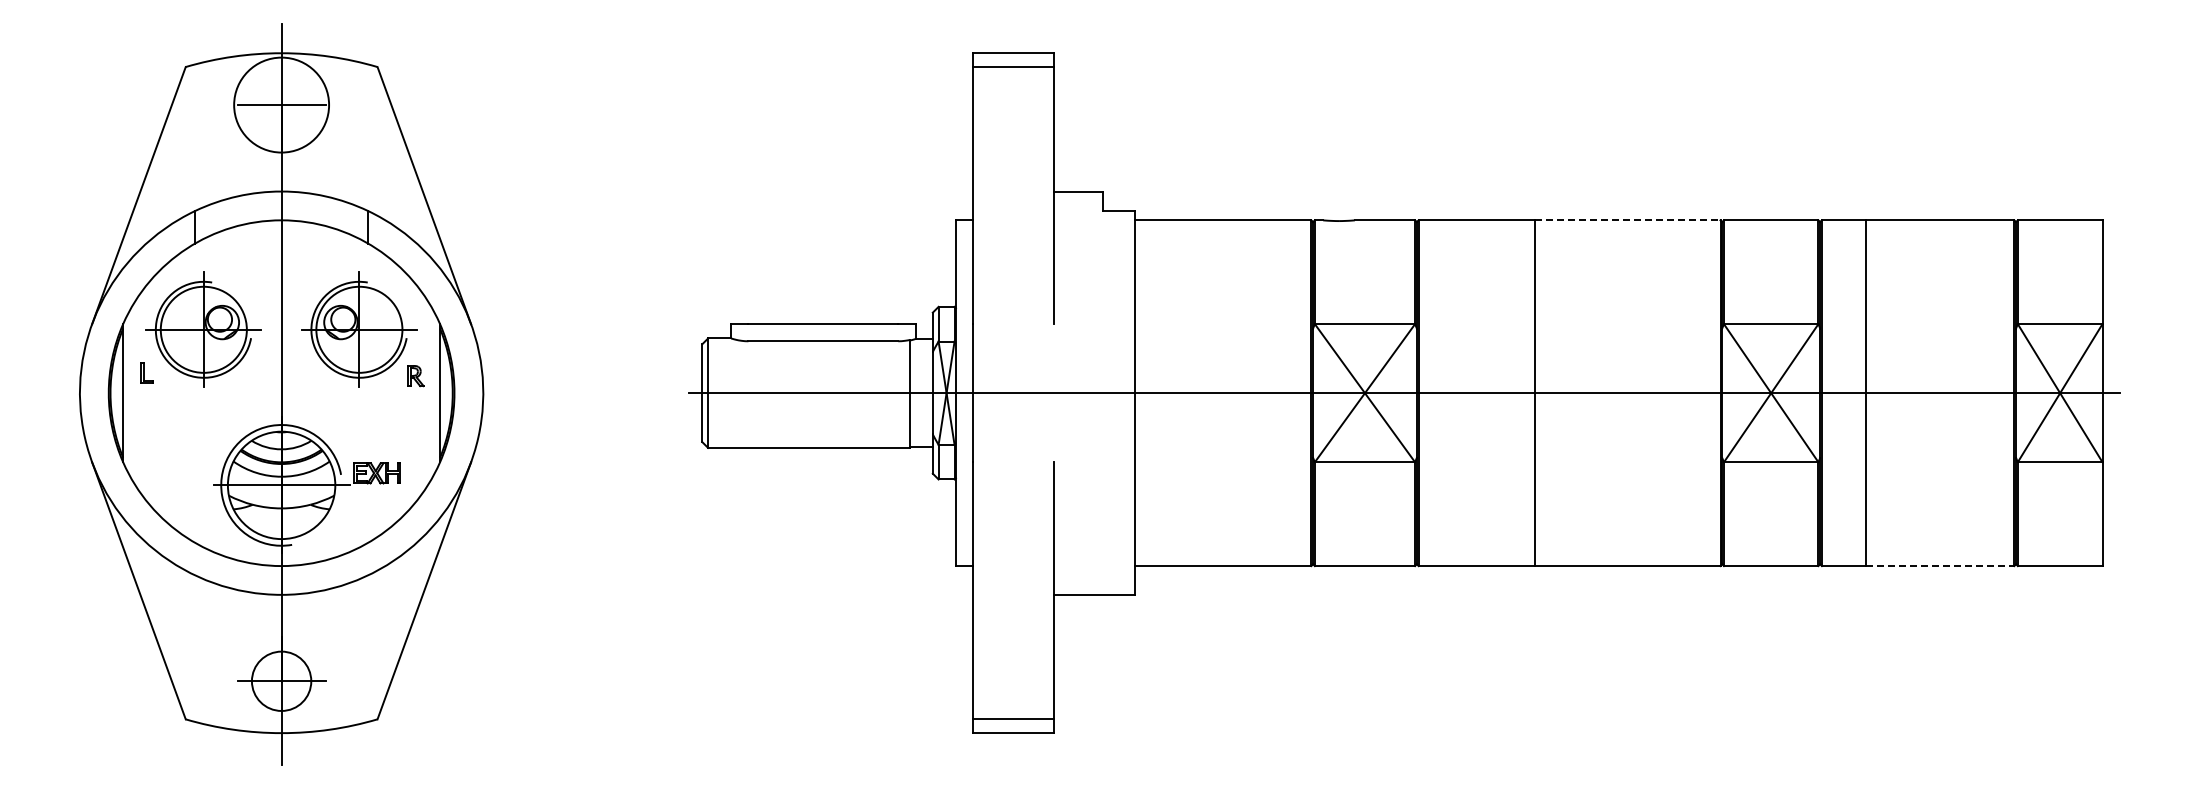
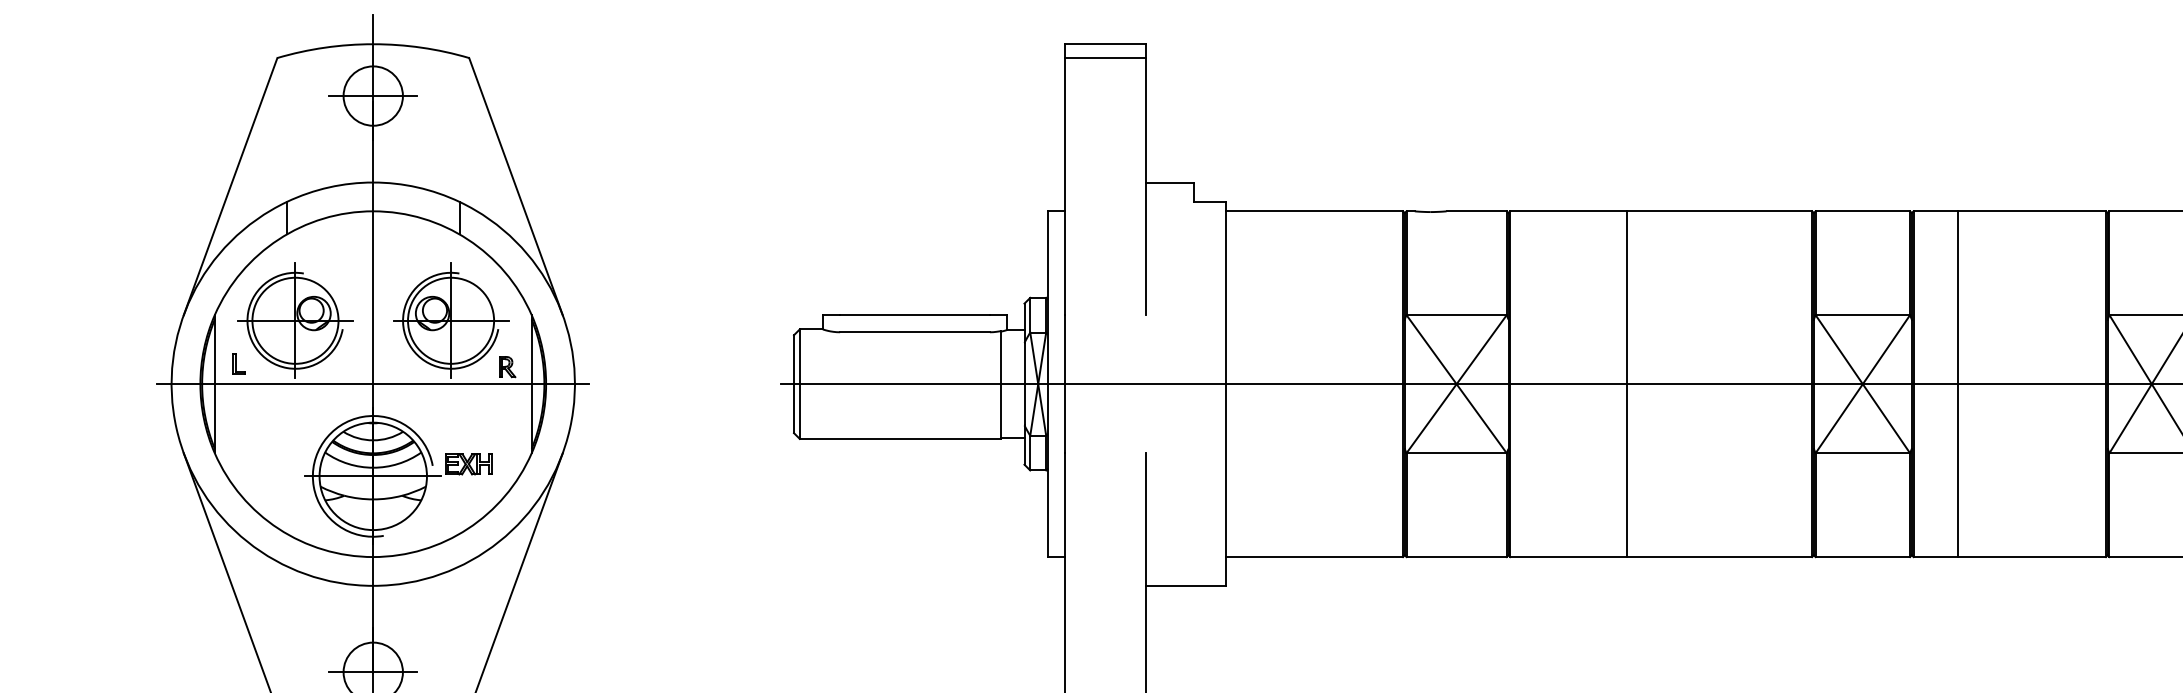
circle: (281, 104) -> (373, 95), size x0.62
line: (1627, 220) -> (1719, 211), dashed -> solid
line: (281, 393) -> (373, 384), added
line: (1940, 566) -> (2032, 557), dashed -> solid

